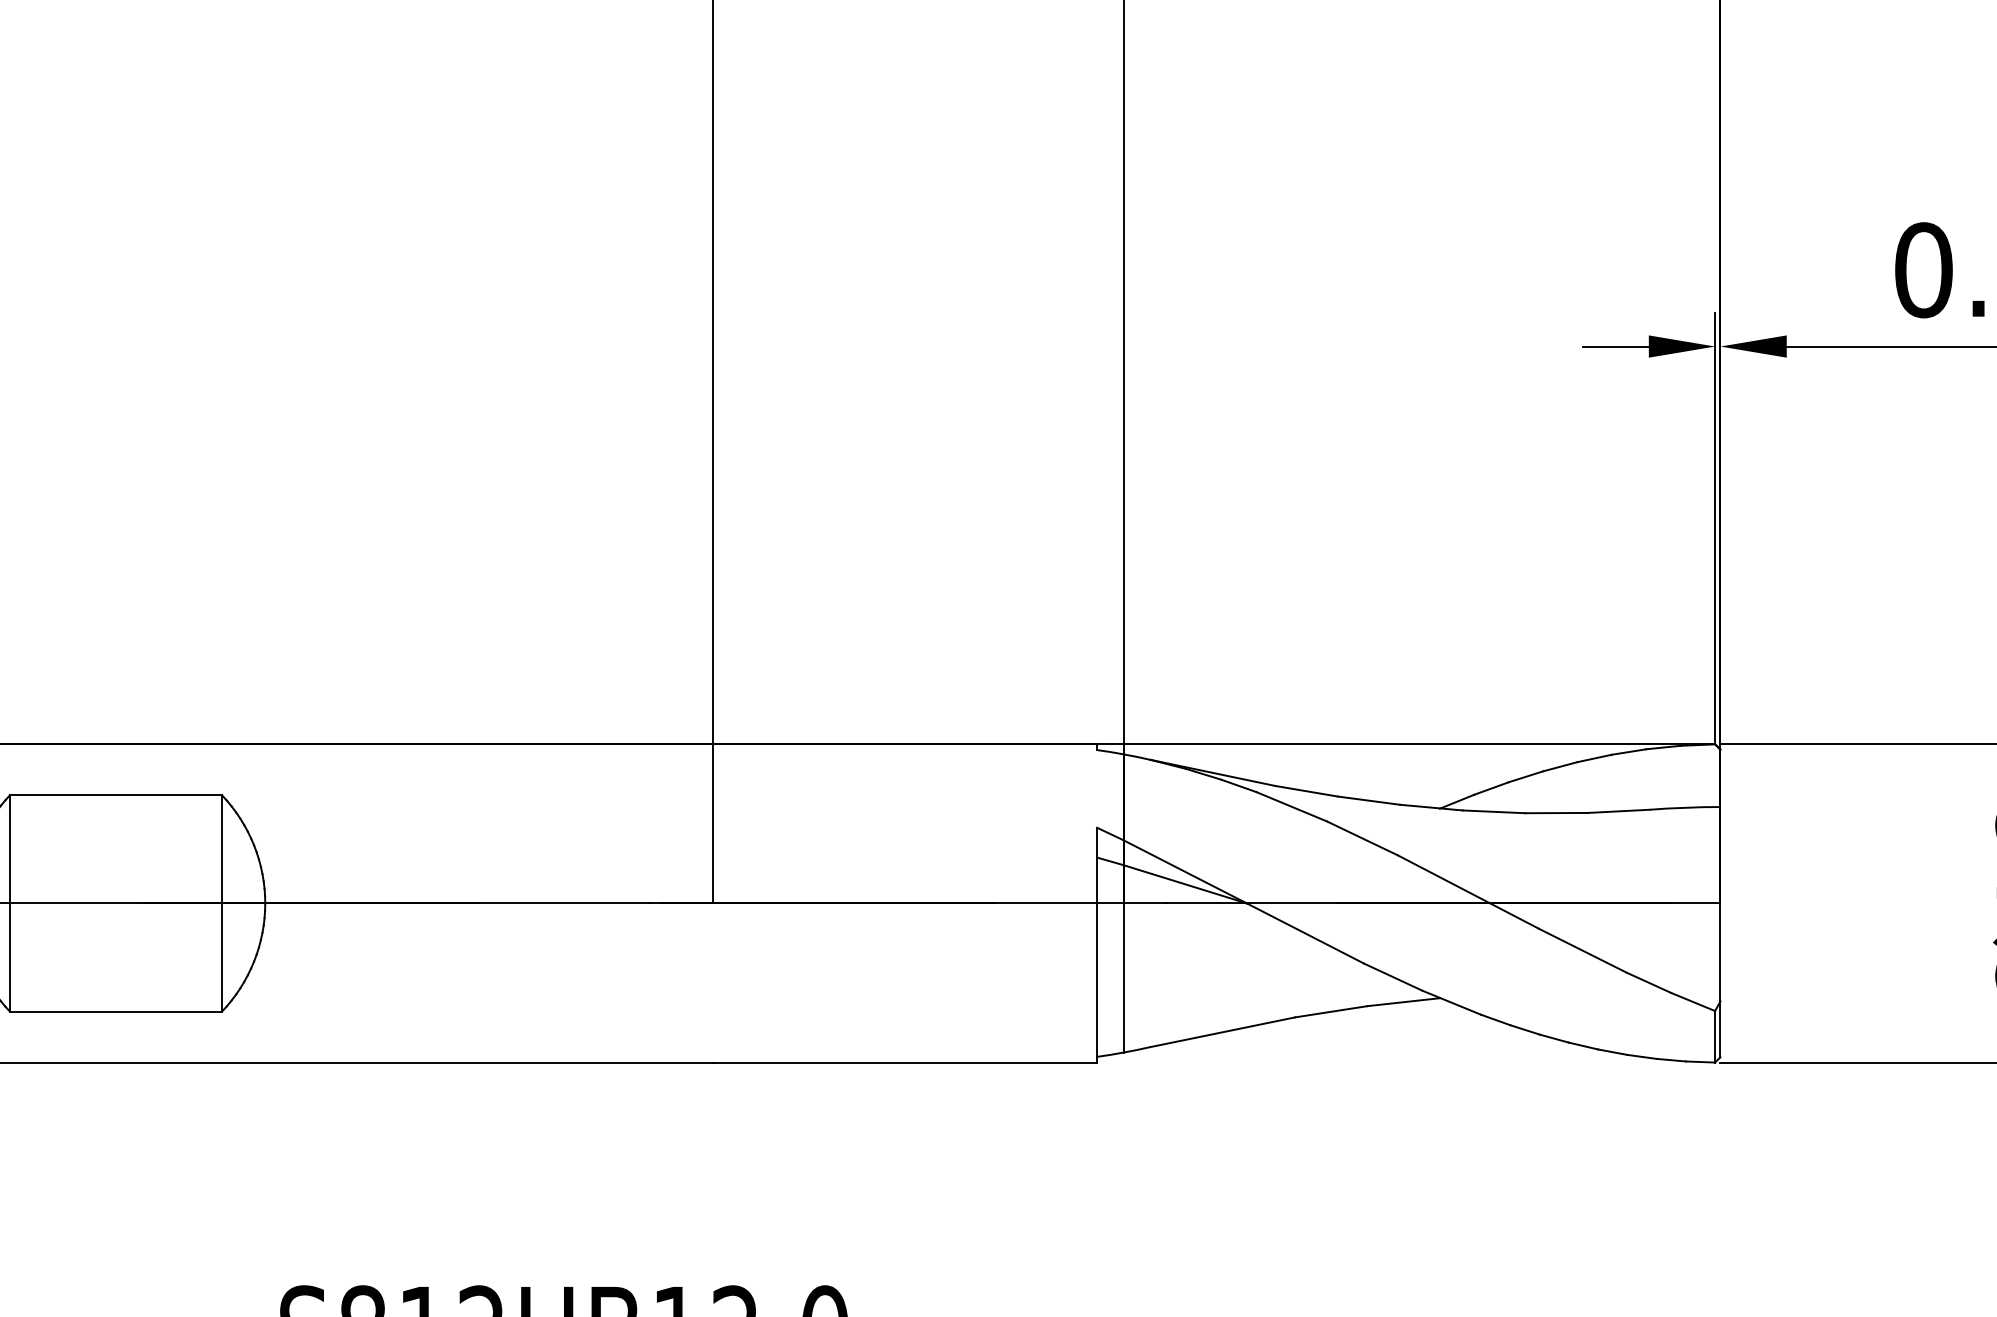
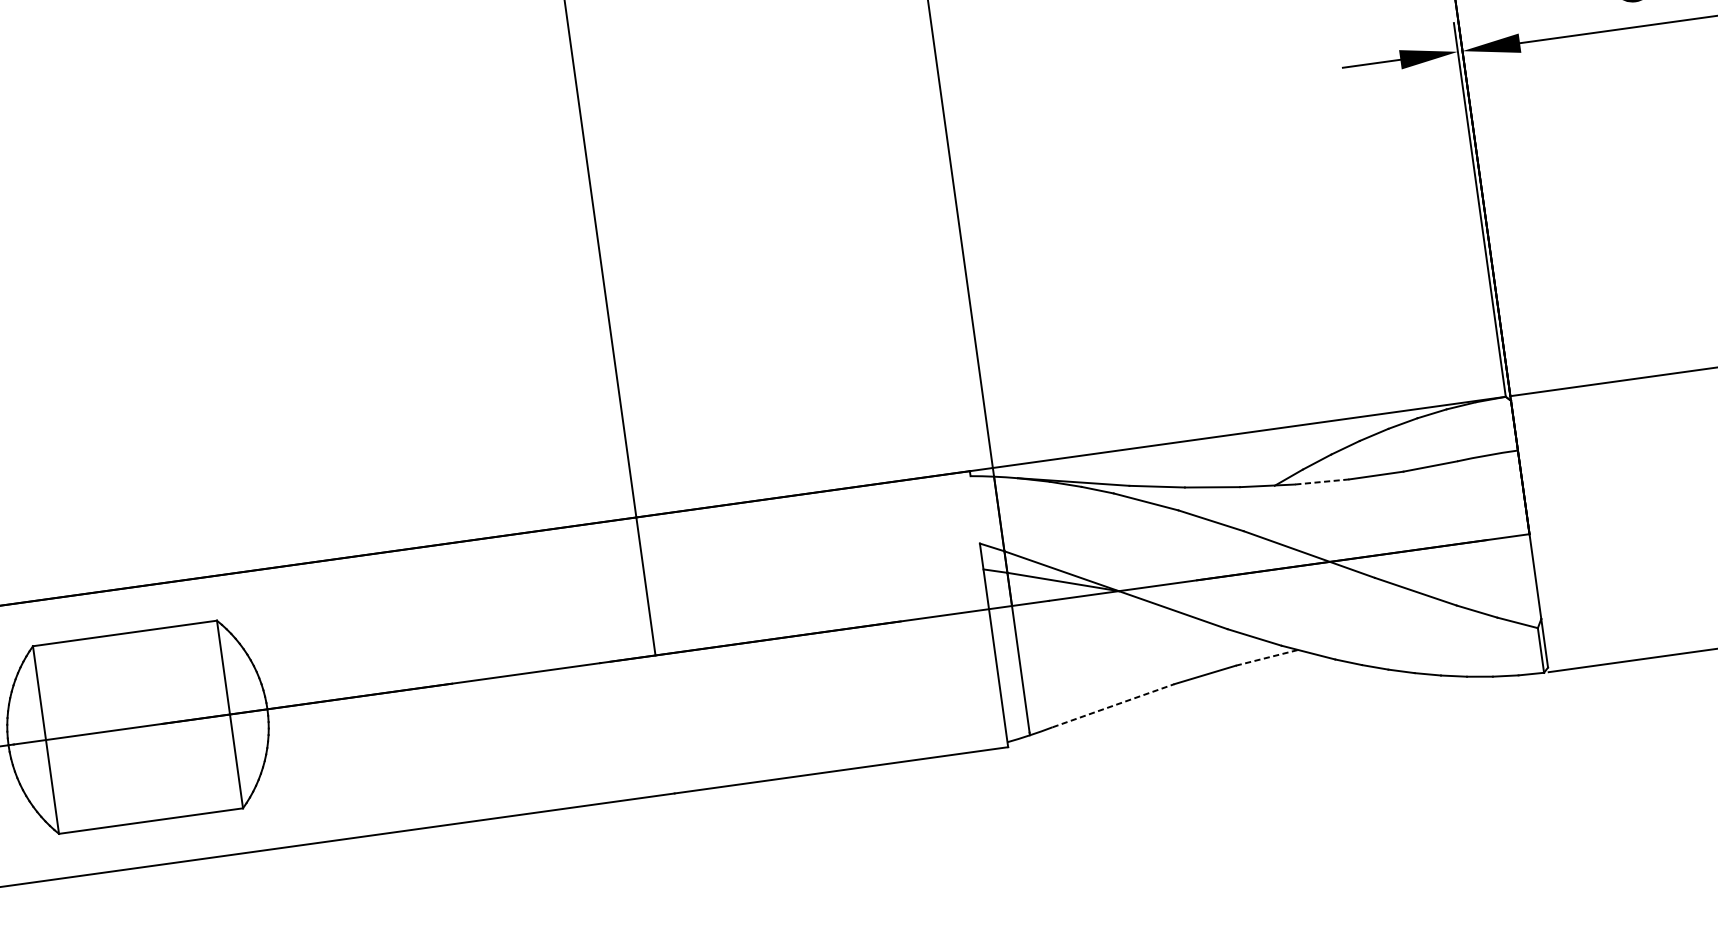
line: (1493, 811) -> (1321, 481), solid -> dashed
line: (1404, 1002) -> (1267, 658), solid -> dashed
line: (1222, 1032) -> (1113, 706), solid -> dashed

